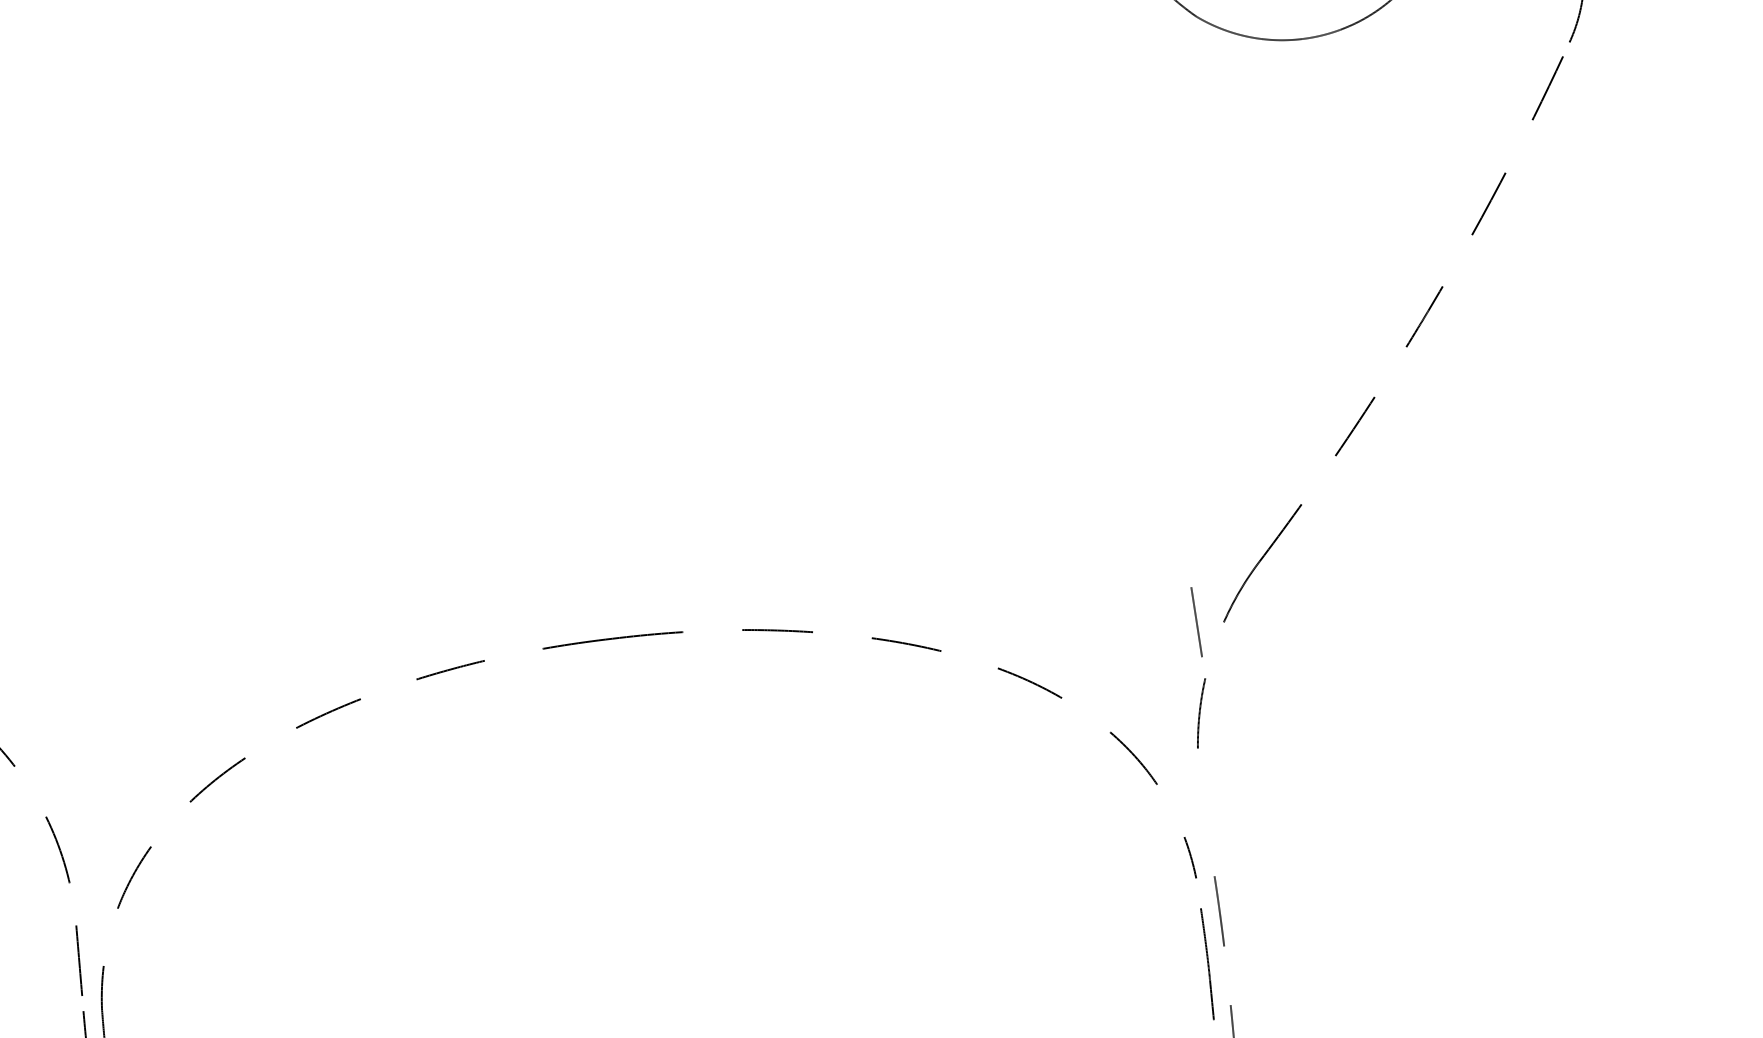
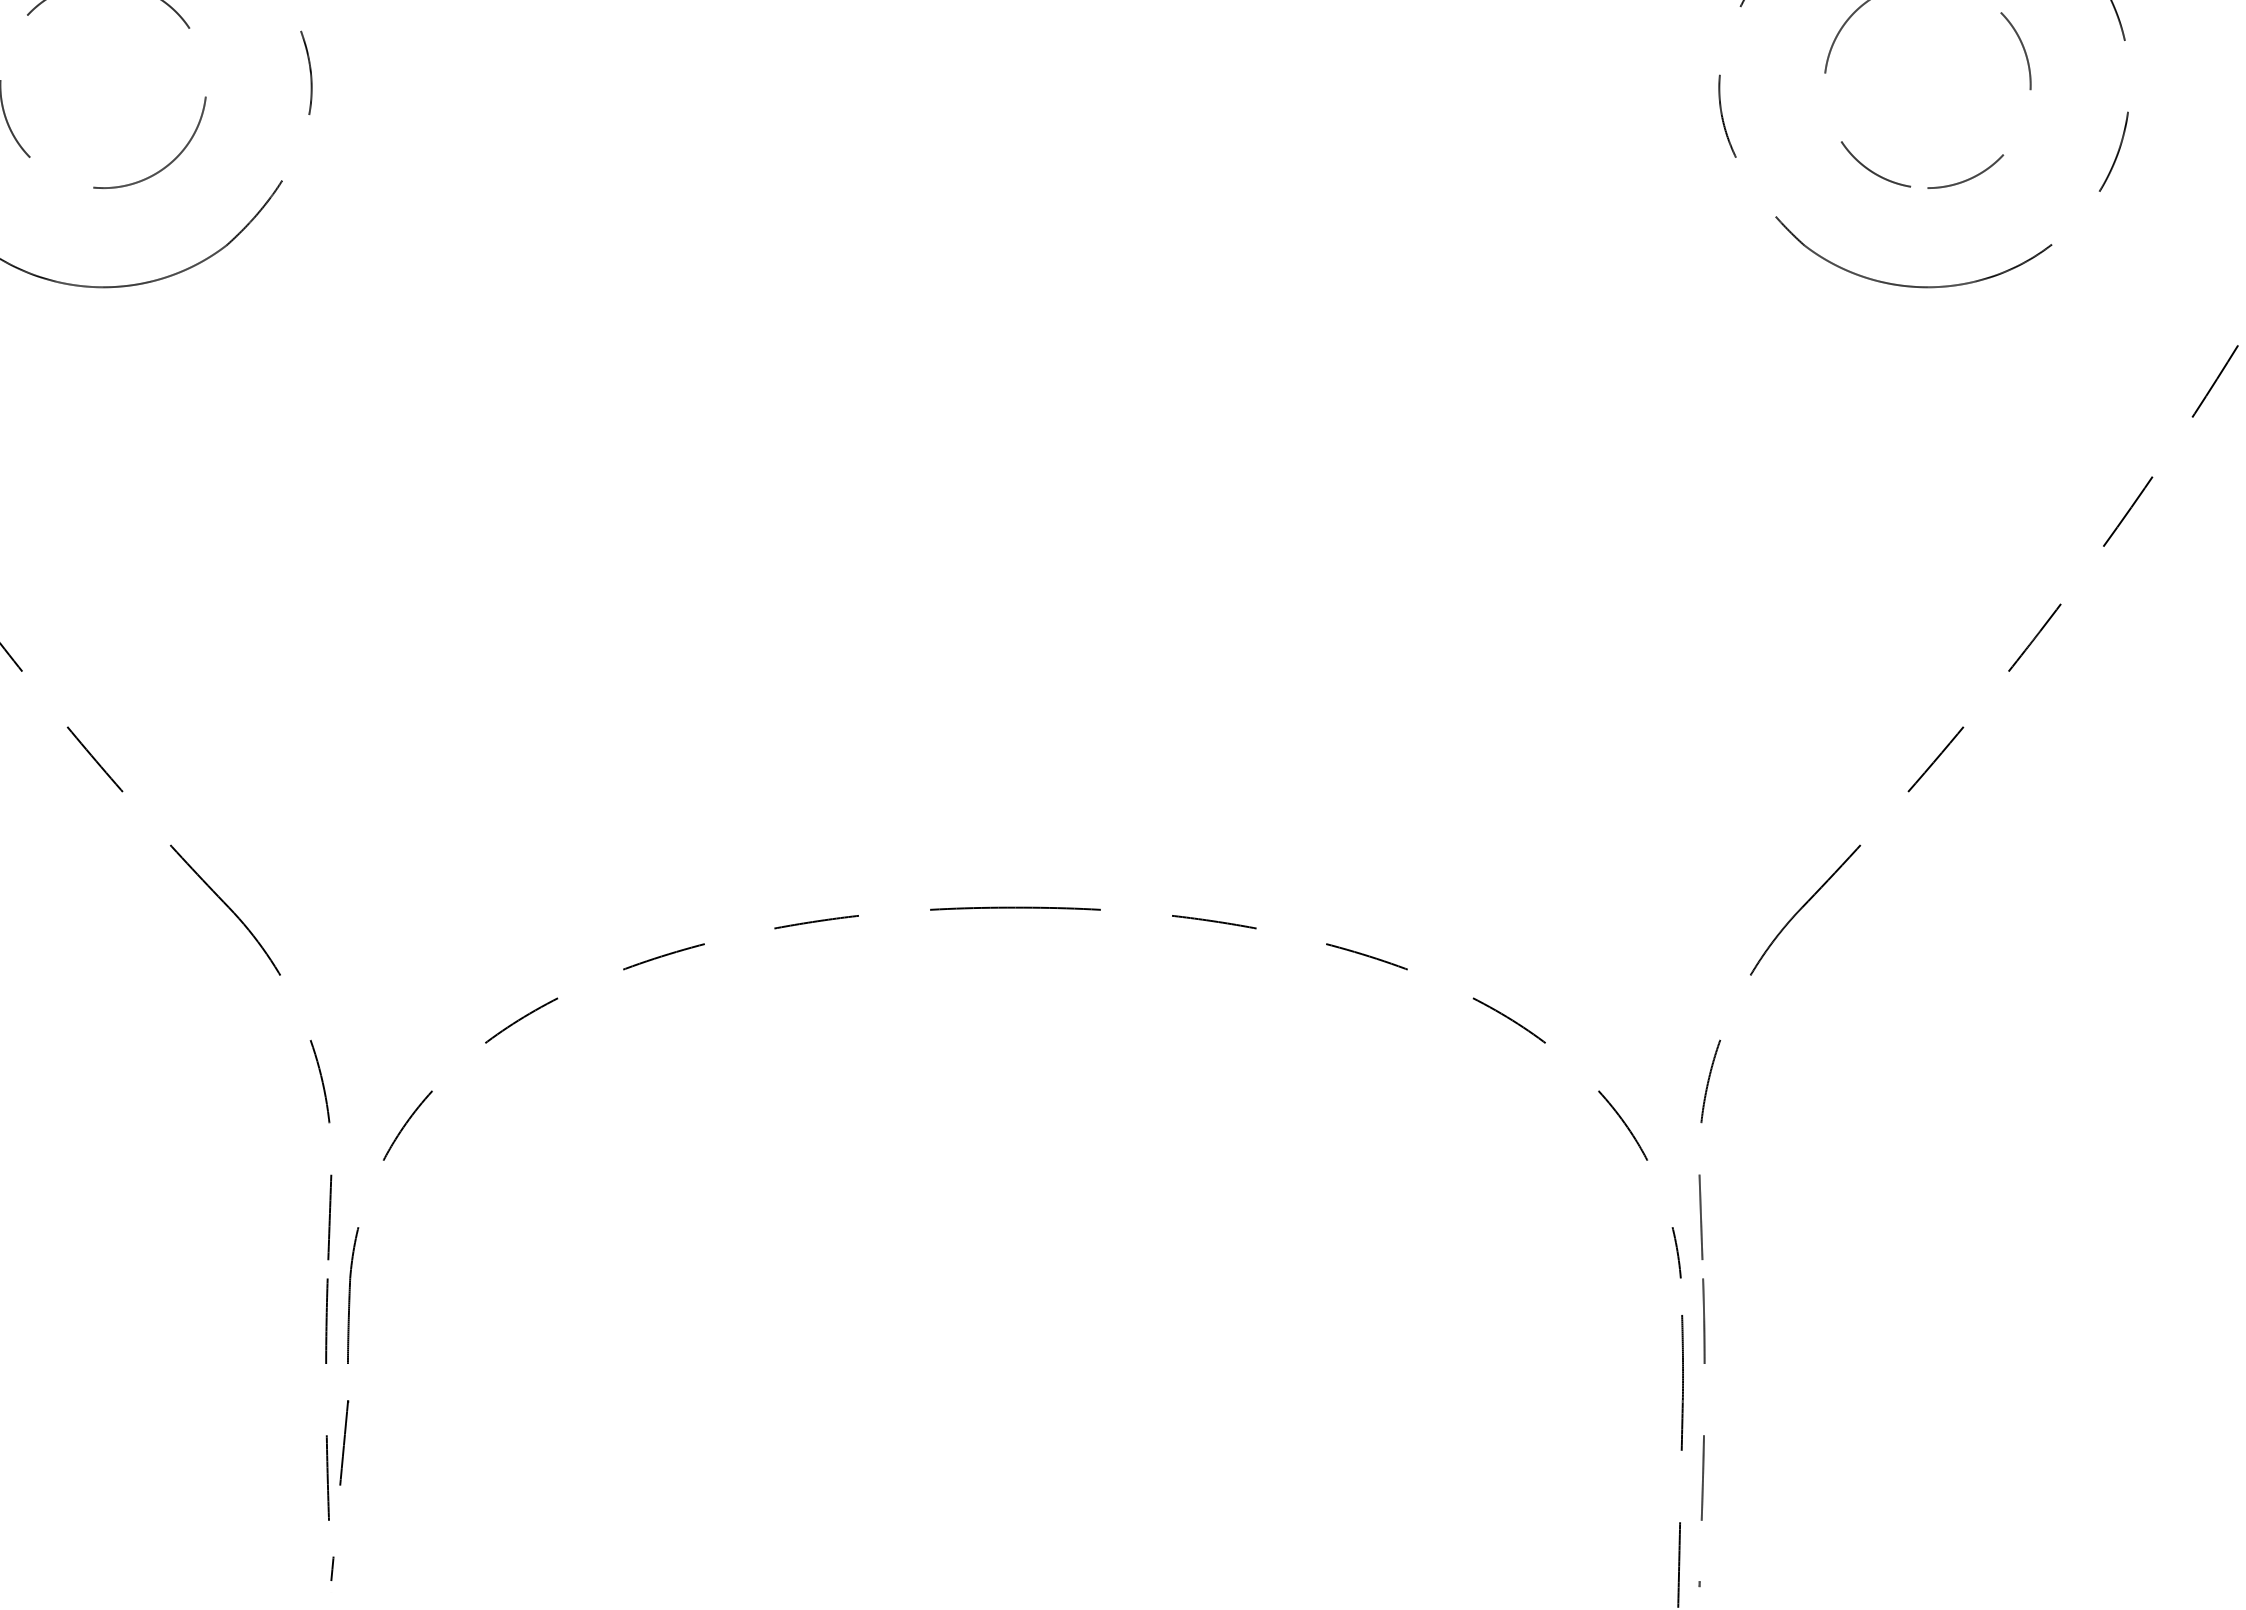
line: (1196, 621) -> (1700, 1216), moved

